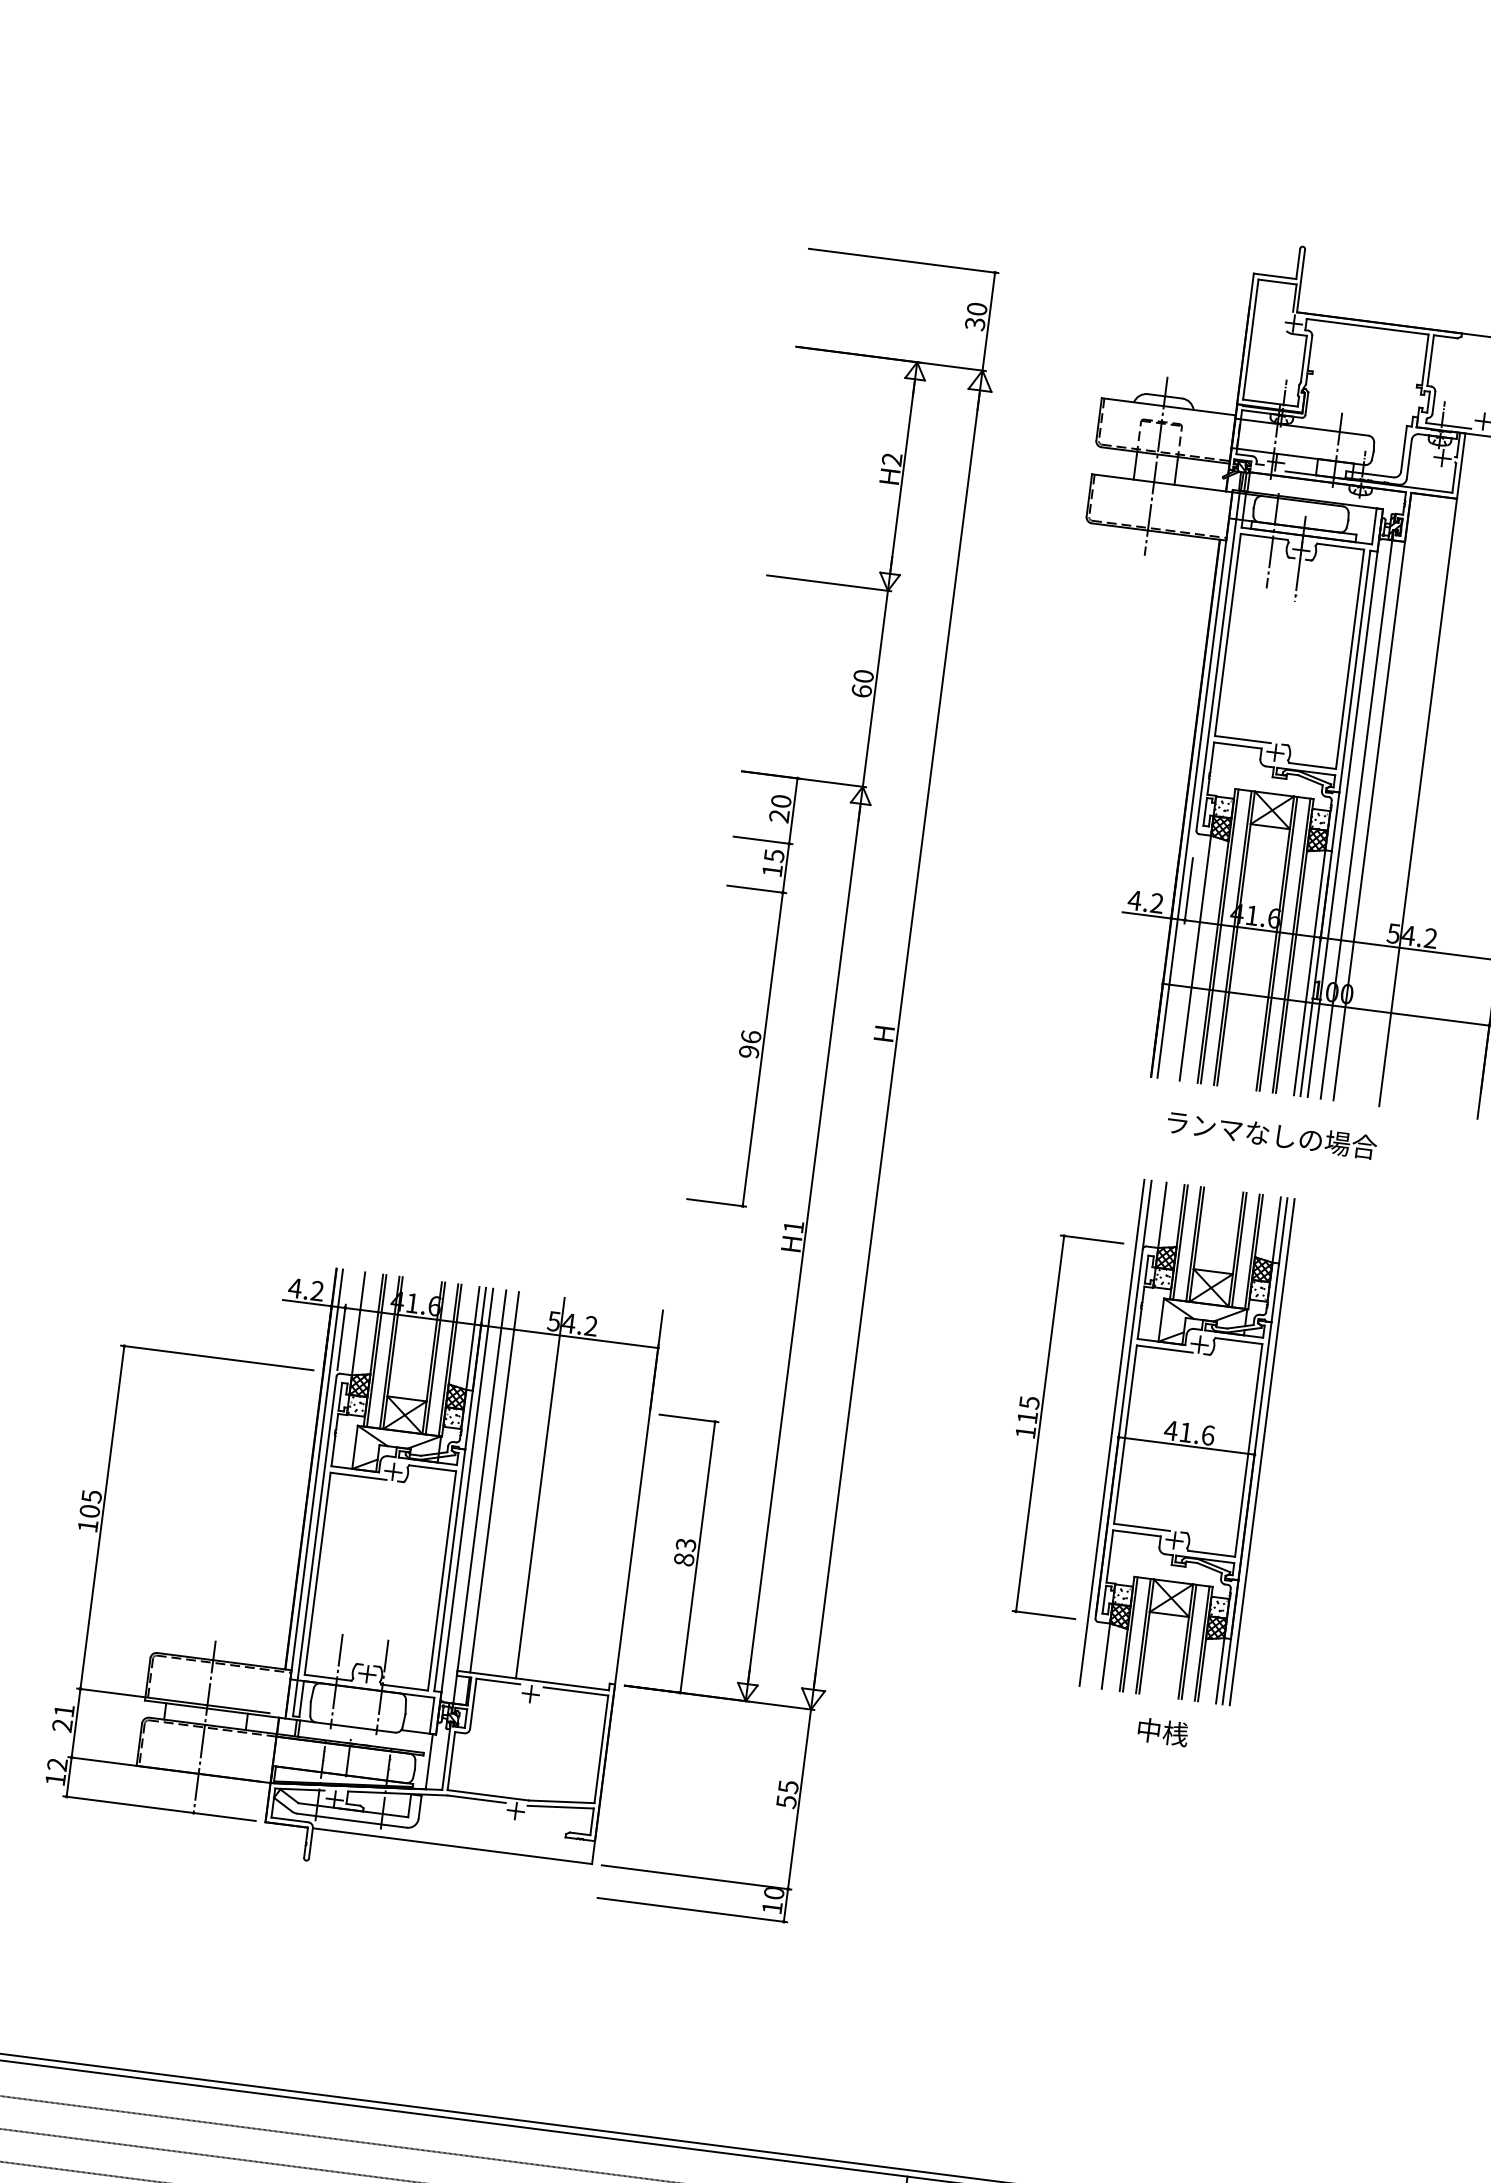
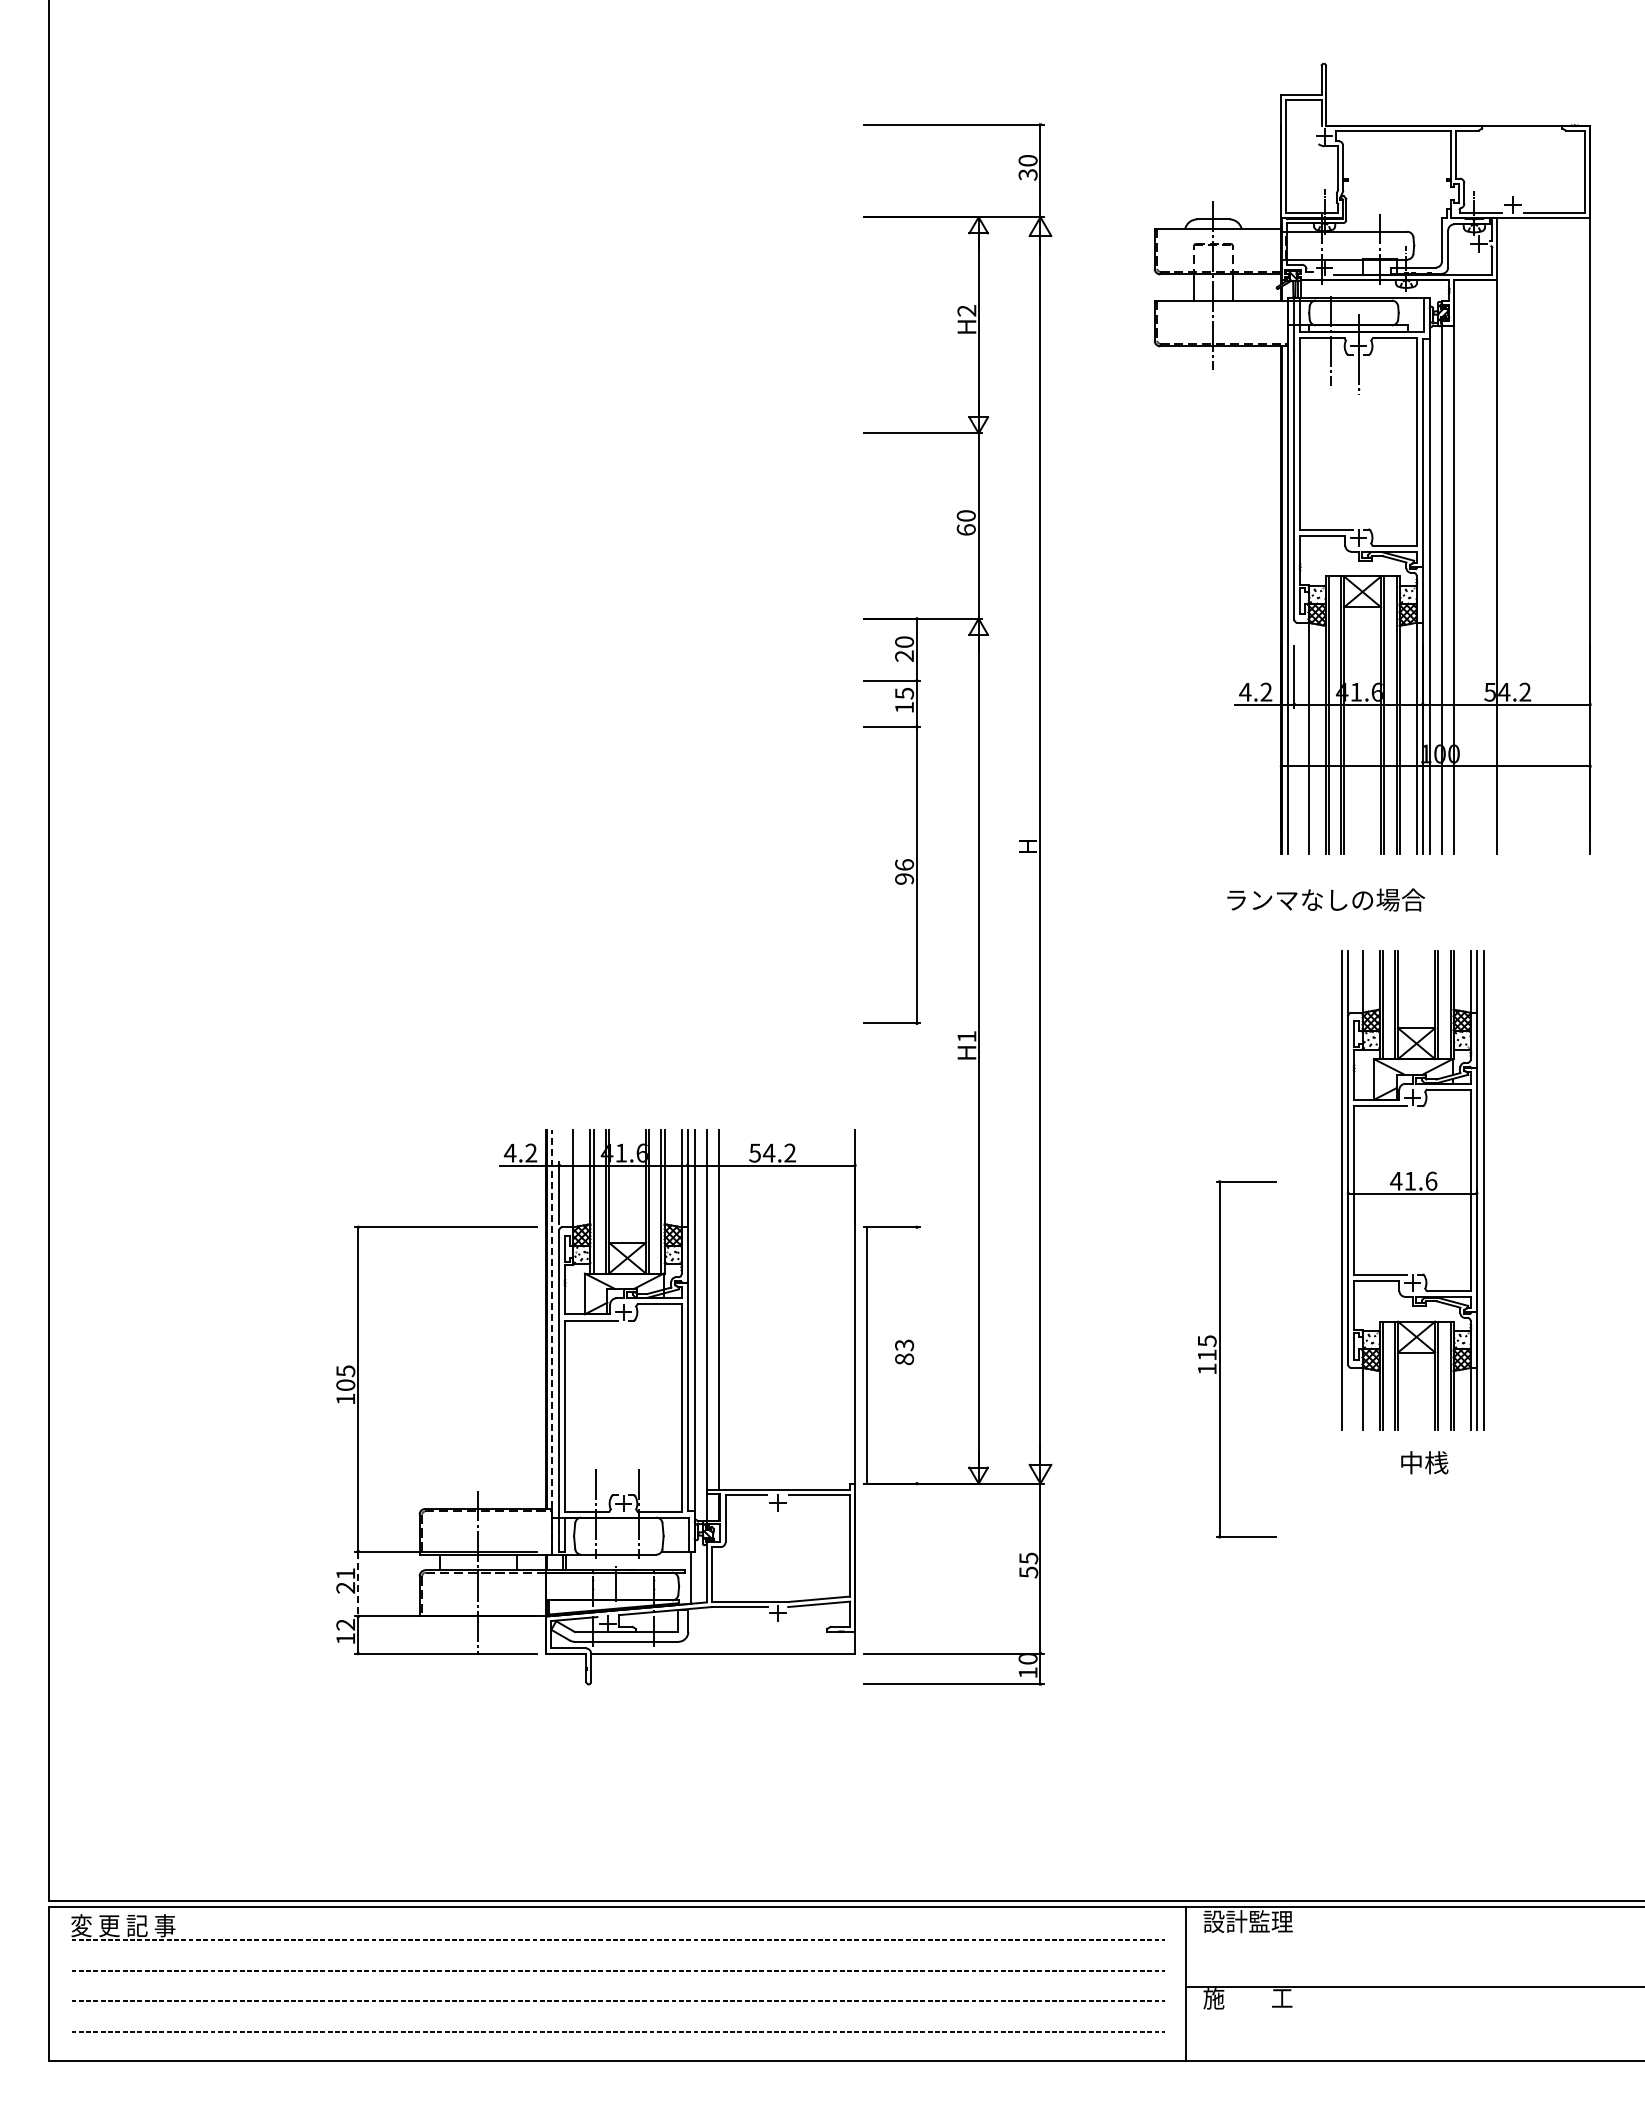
text: (1271, 1134) -> (1325, 899), moved
part: (1041, 1423) -> (1220, 1359), moved
part: (1186, 1442) -> (1412, 1190), moved
line: (540, 1487) -> (762, 1309), removed
line: (314, 1492) -> (552, 1340), solid -> dashed
line: (697, 1557) -> (866, 1355), moved
line: (76, 1723) -> (358, 1584), solid -> dashed
text: (1162, 1731) -> (1424, 1462), moved

